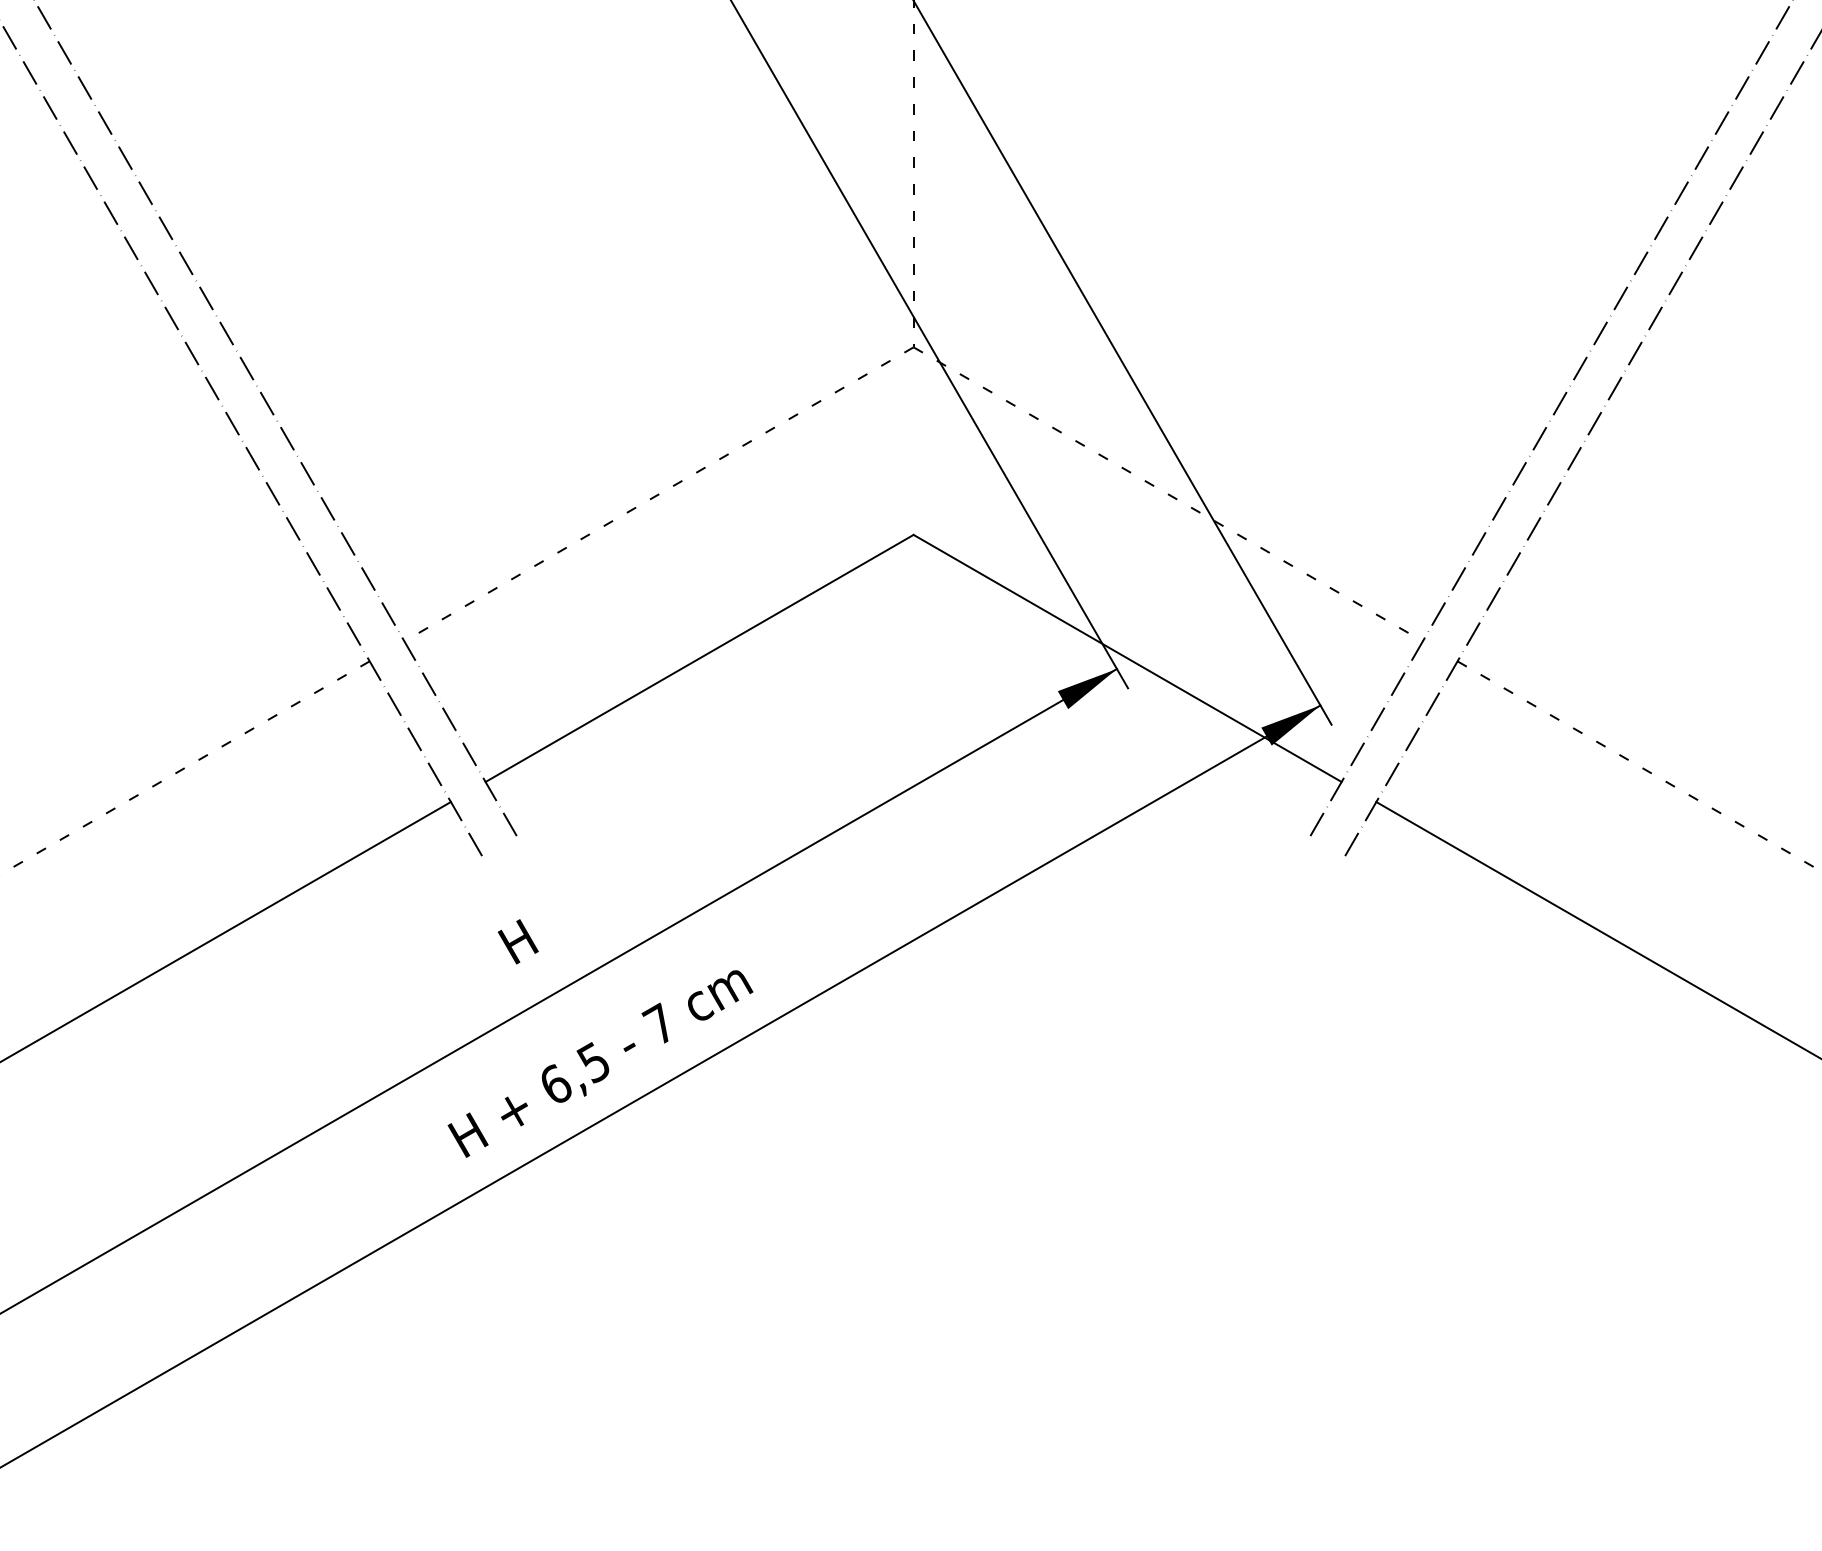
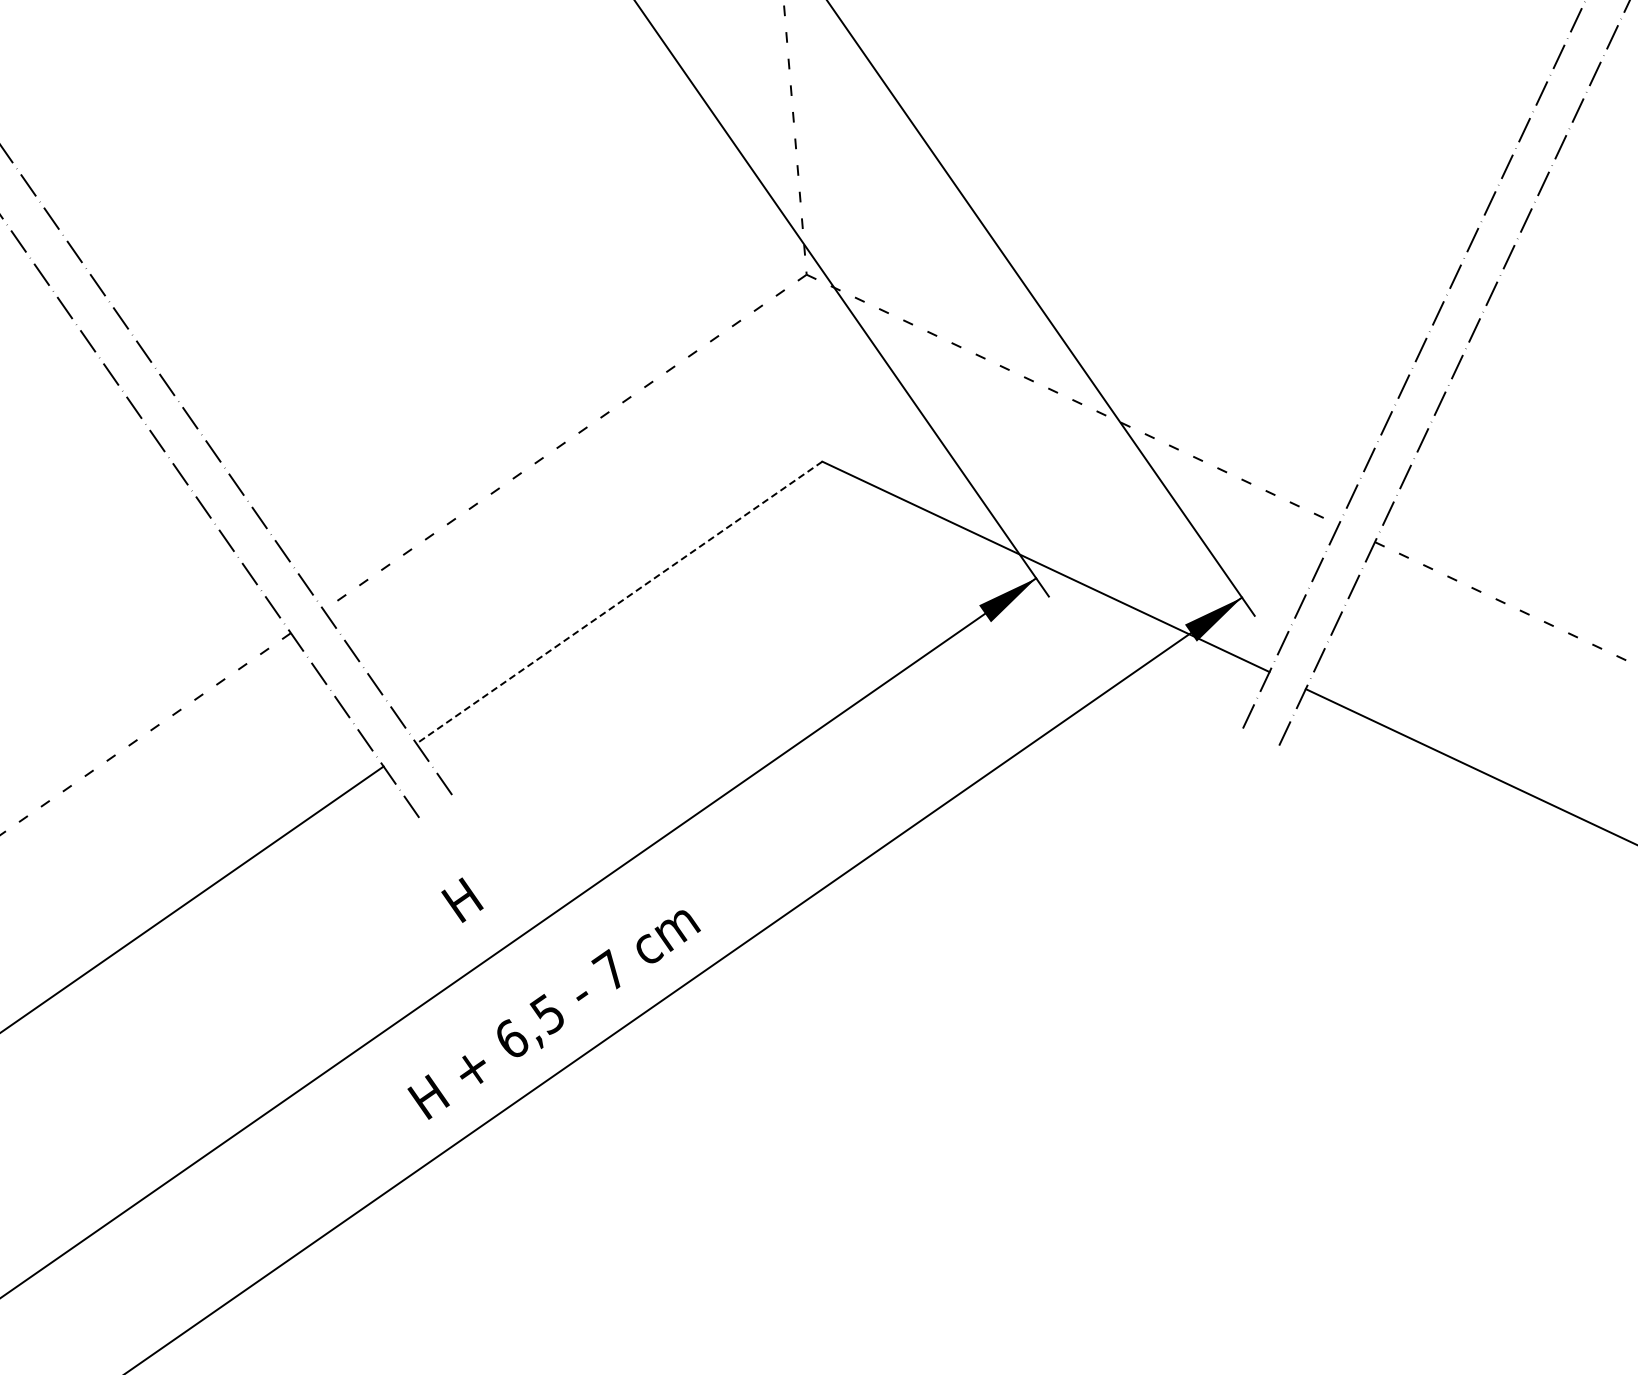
line: (699, 658) -> (619, 602), solid -> dashed

